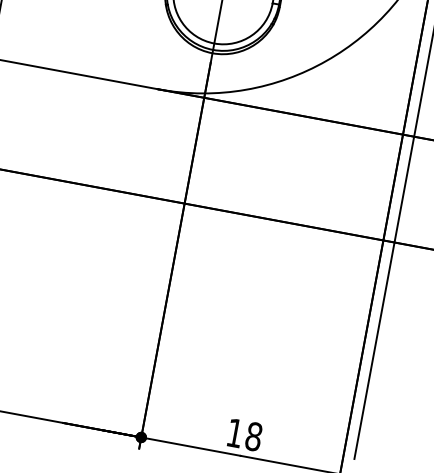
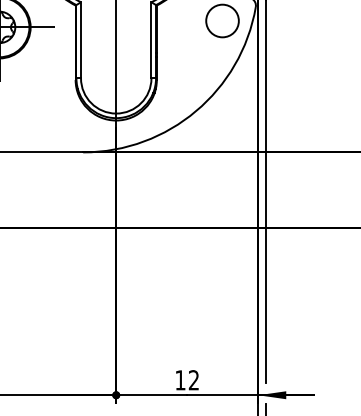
text: (253, 436) -> (193, 380), 18 -> 12

